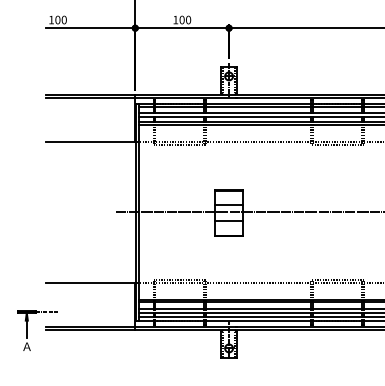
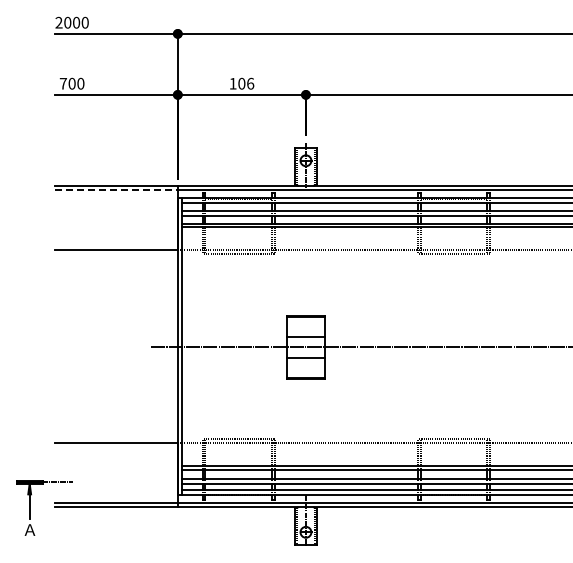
text: (50, 19) -> (62, 83), 100 -> 700
text: (188, 19) -> (250, 83), 100 -> 106
line: (91, 98) -> (117, 190), solid -> dashed

